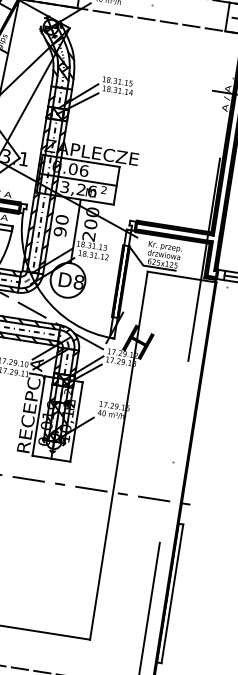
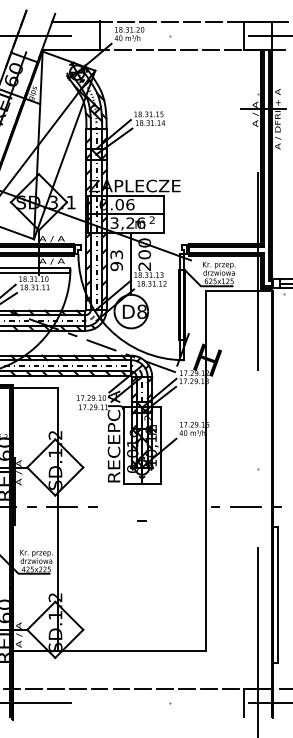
text: (62, 219) -> (116, 254), 90 -> 93
line: (28, 479) -> (123, 507), removed
line: (59, 483) -> (141, 520), moved
line: (91, 489) -> (184, 507), removed

